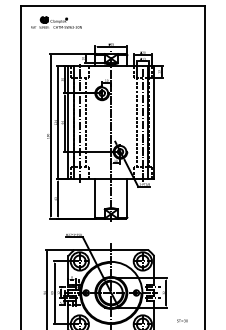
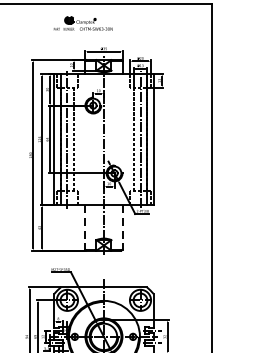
part: (56, 22) -> (83, 23), moved
line: (95, 199) -> (85, 228), solid -> dashed
line: (127, 199) -> (122, 228), solid -> dashed

